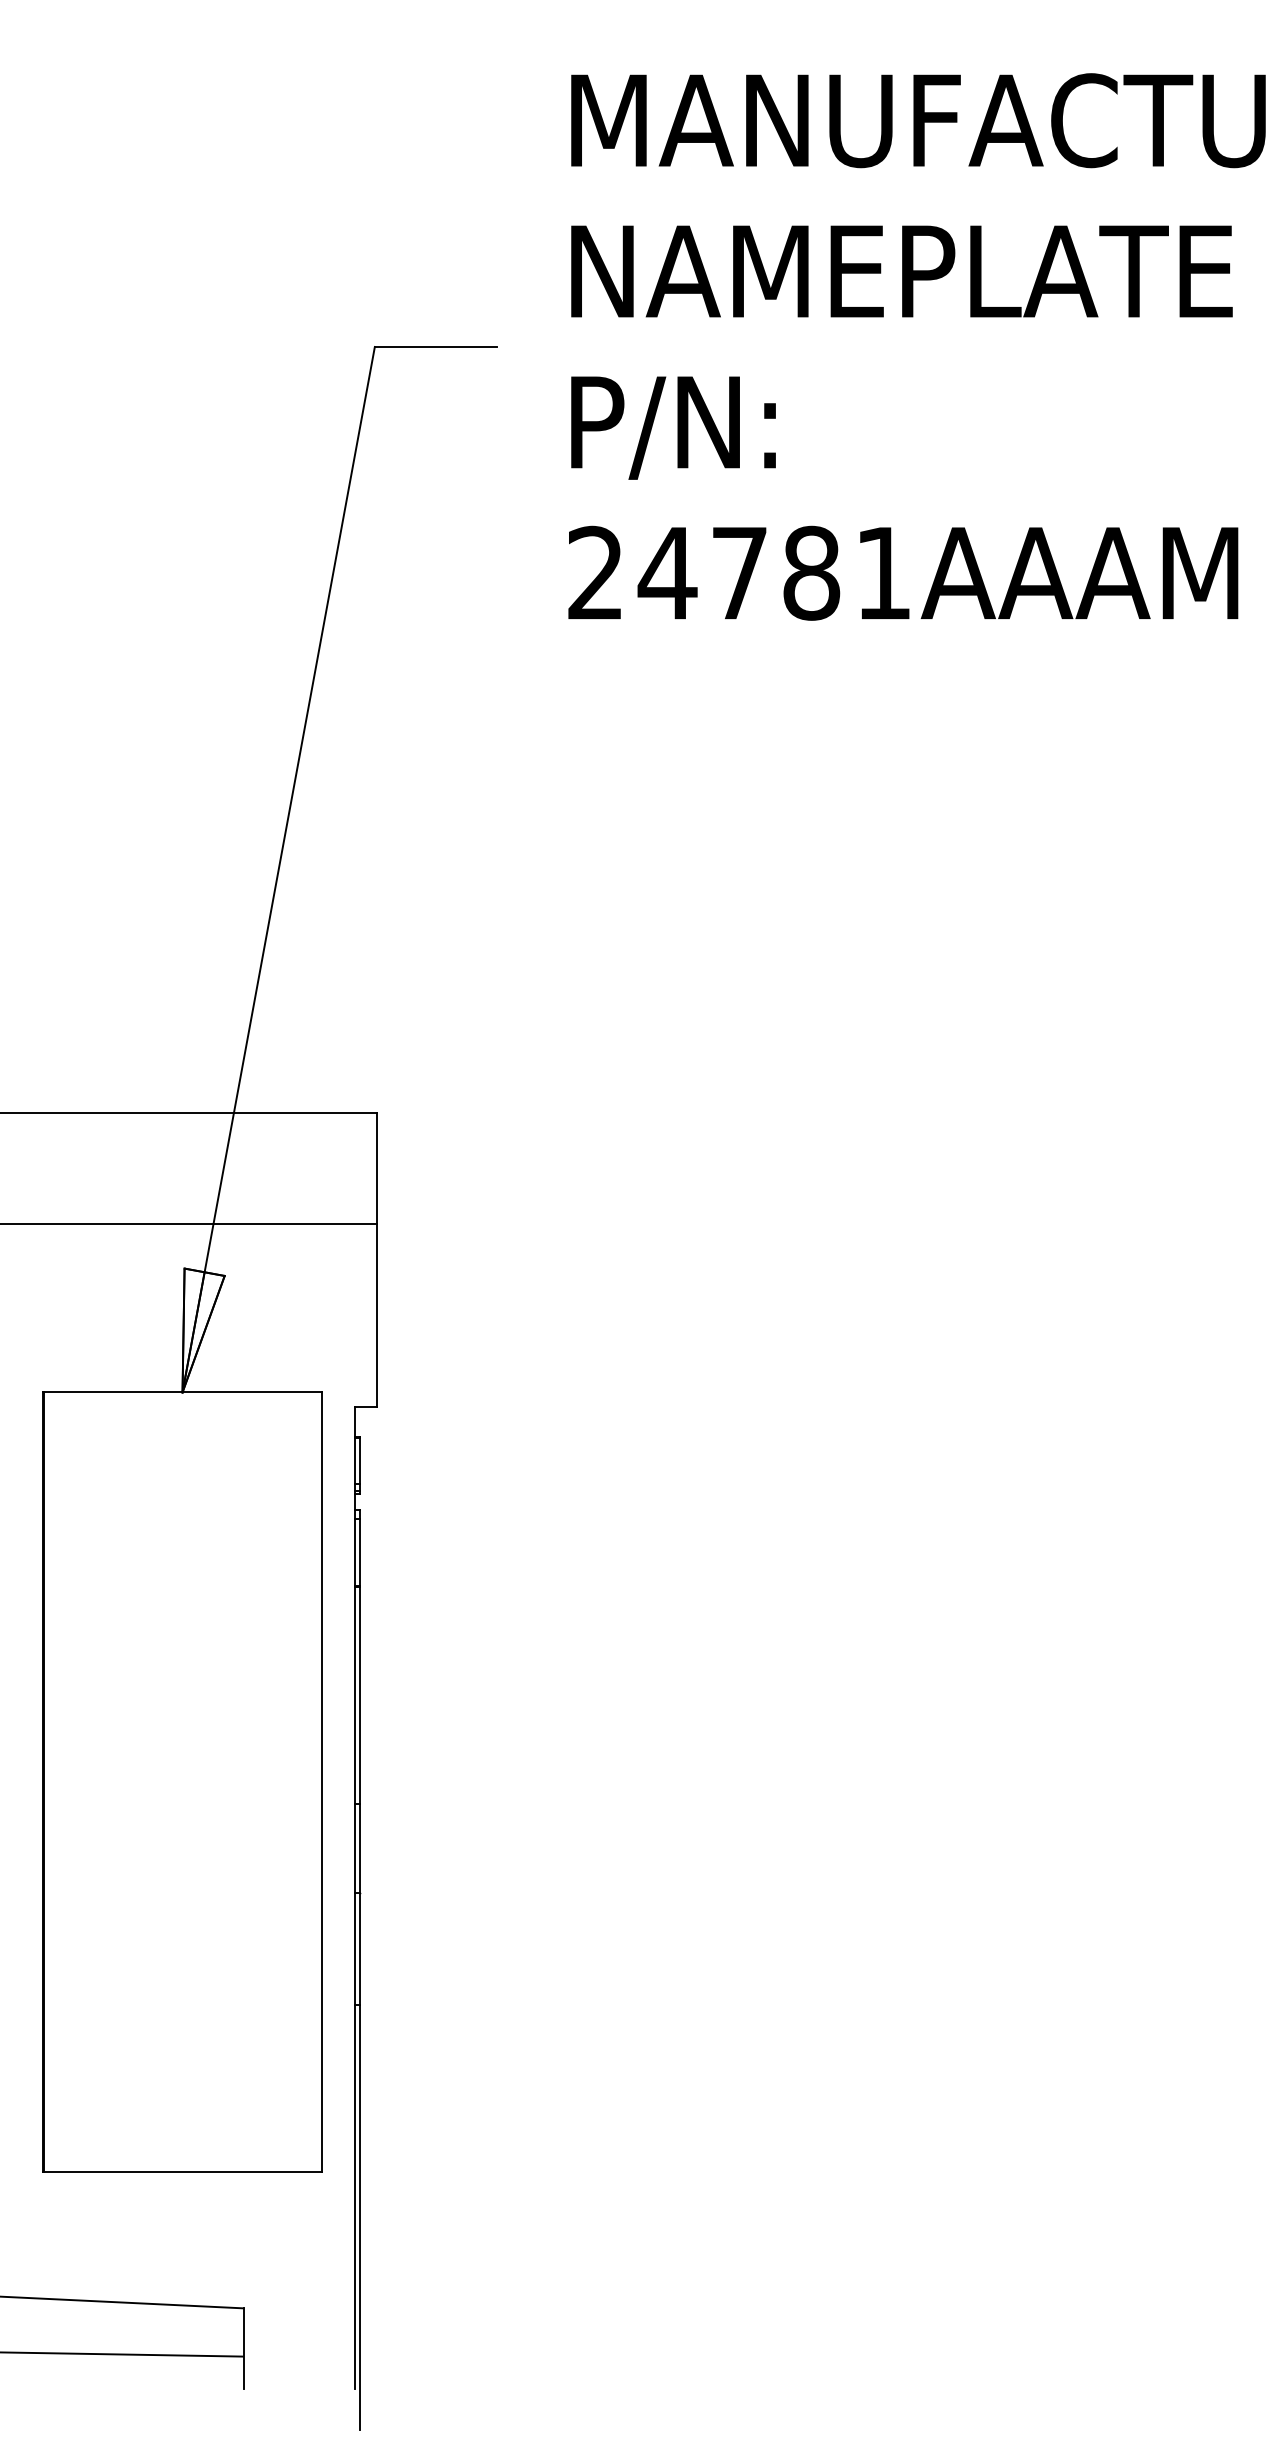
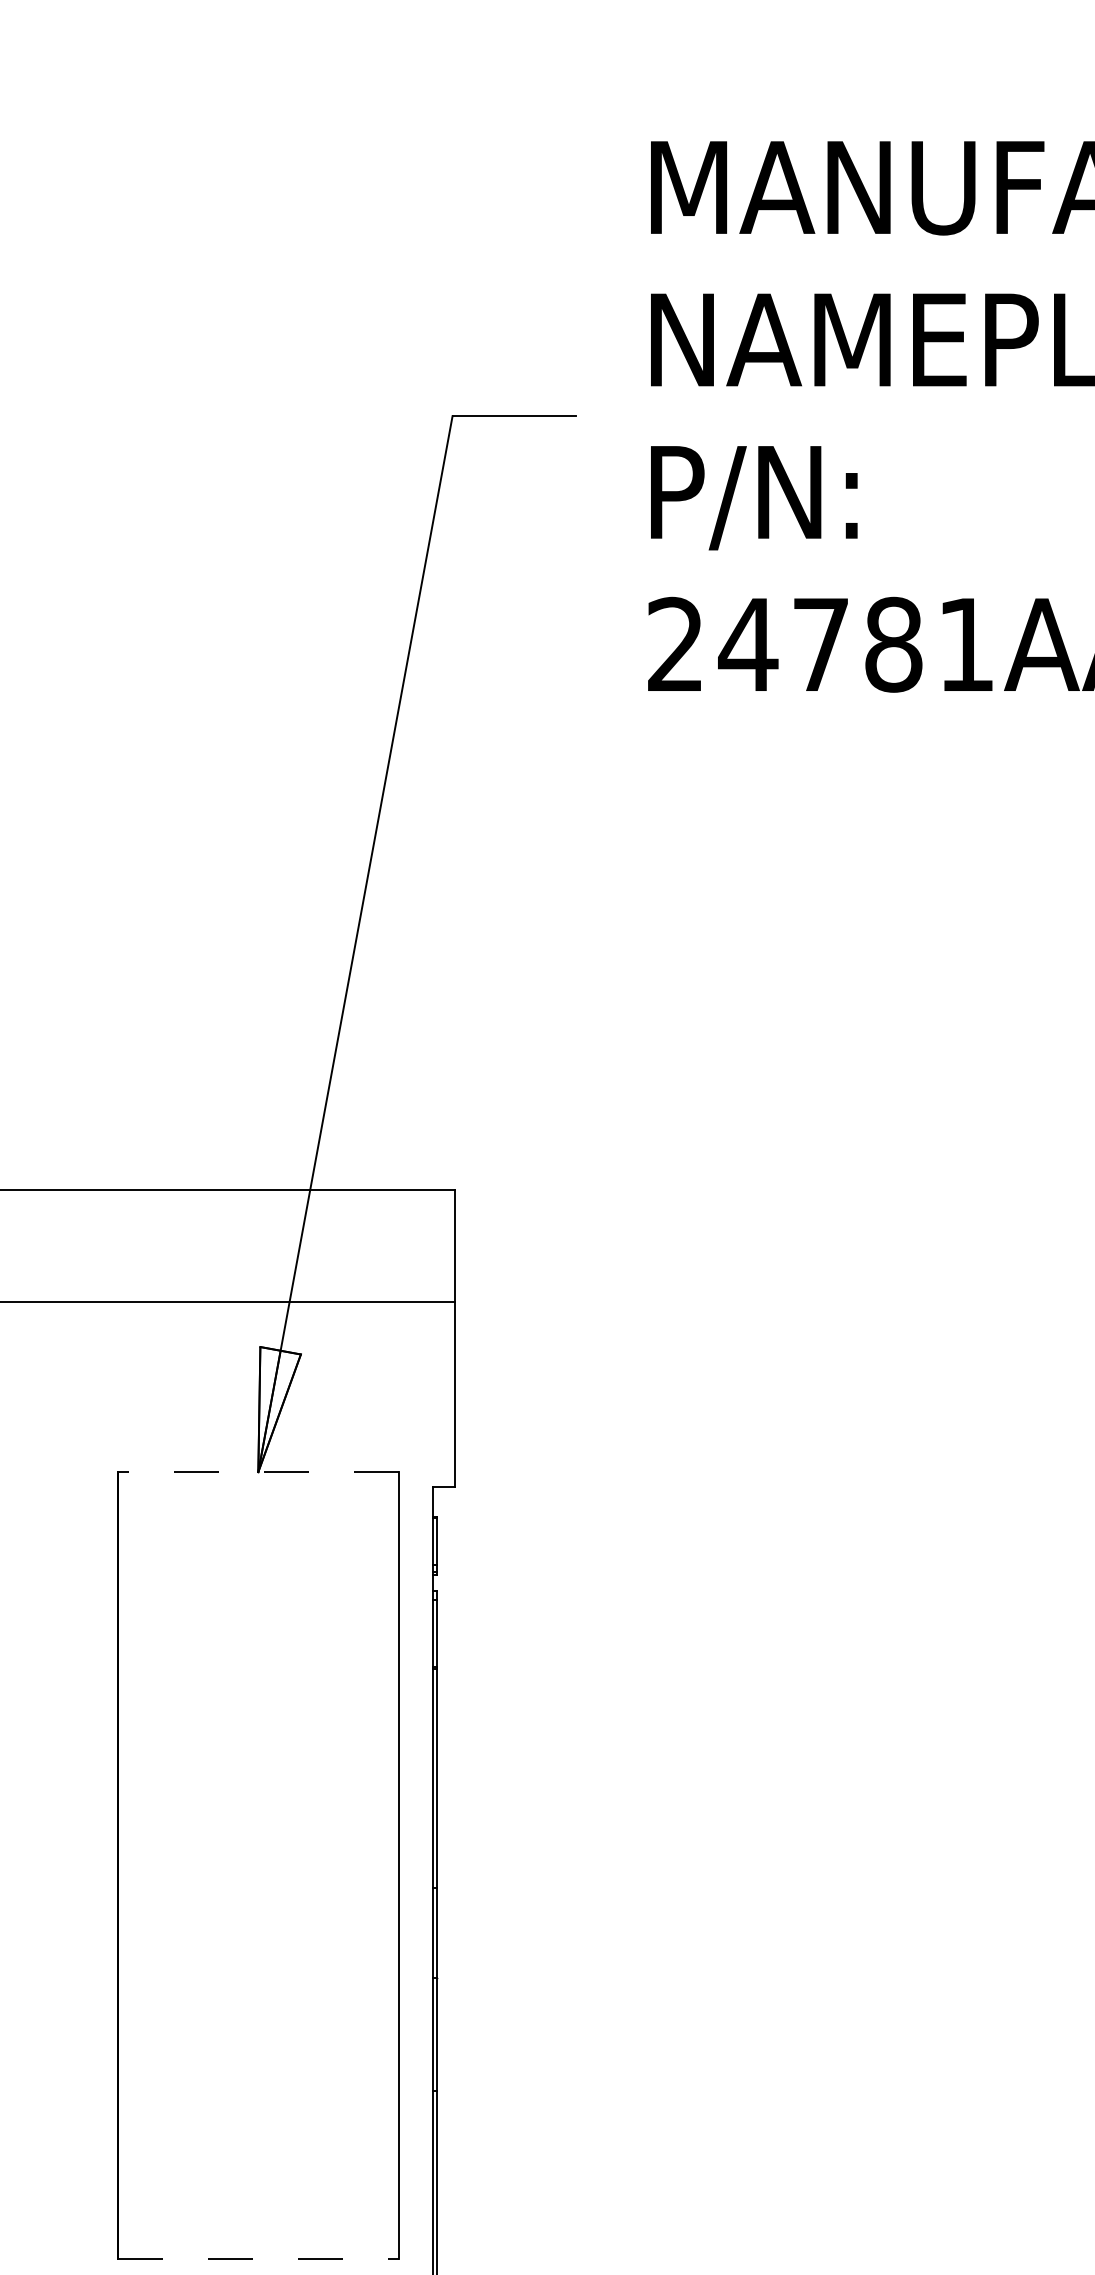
line: (182, 1392) -> (258, 1472), solid -> dashed
line: (183, 2171) -> (259, 2258), solid -> dashed

